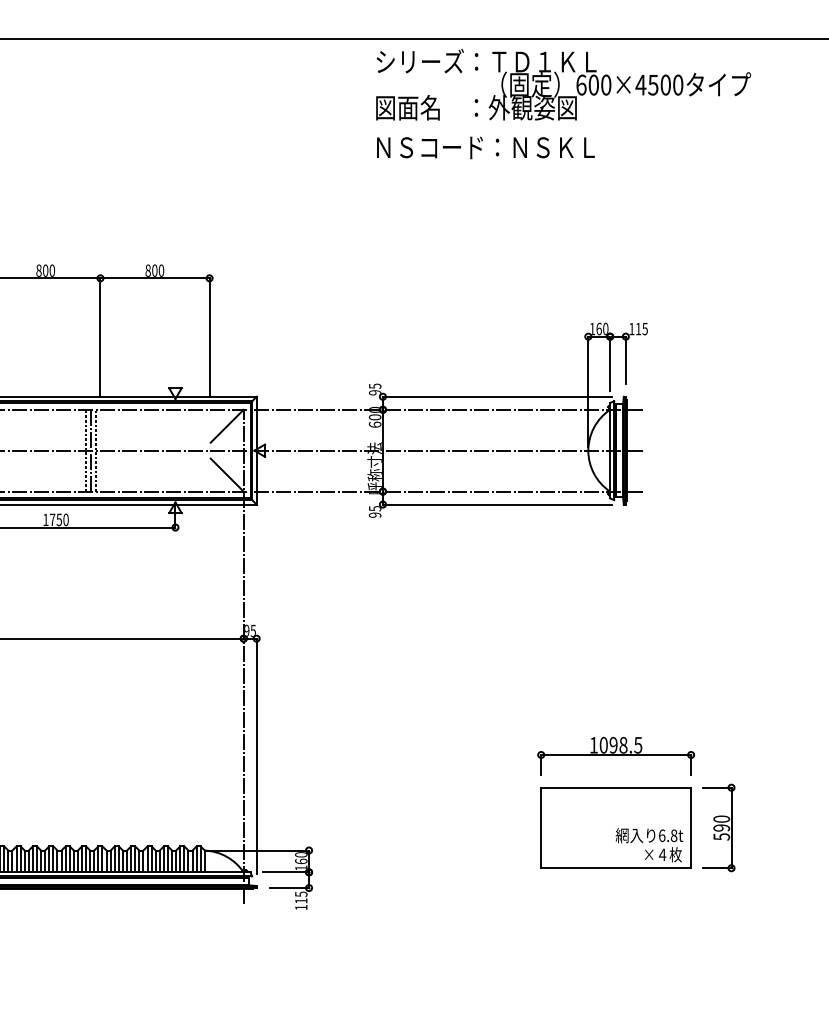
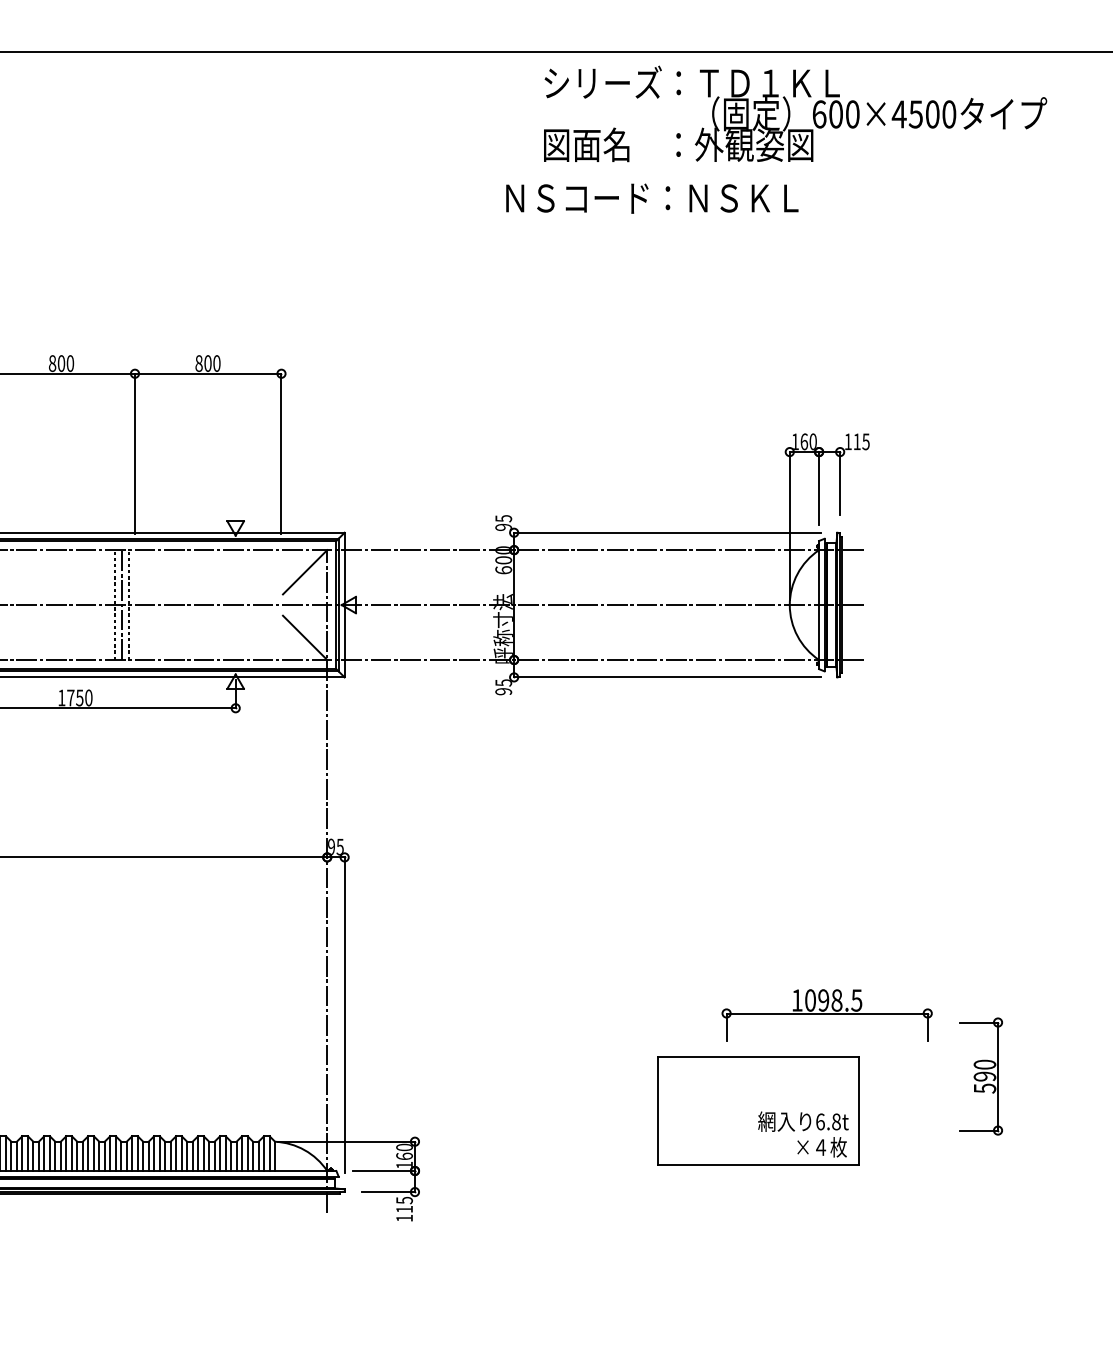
text: (563, 84) -> (795, 113), moved
part: (615, 827) -> (757, 1110), moved
part: (718, 827) -> (980, 1075), moved

